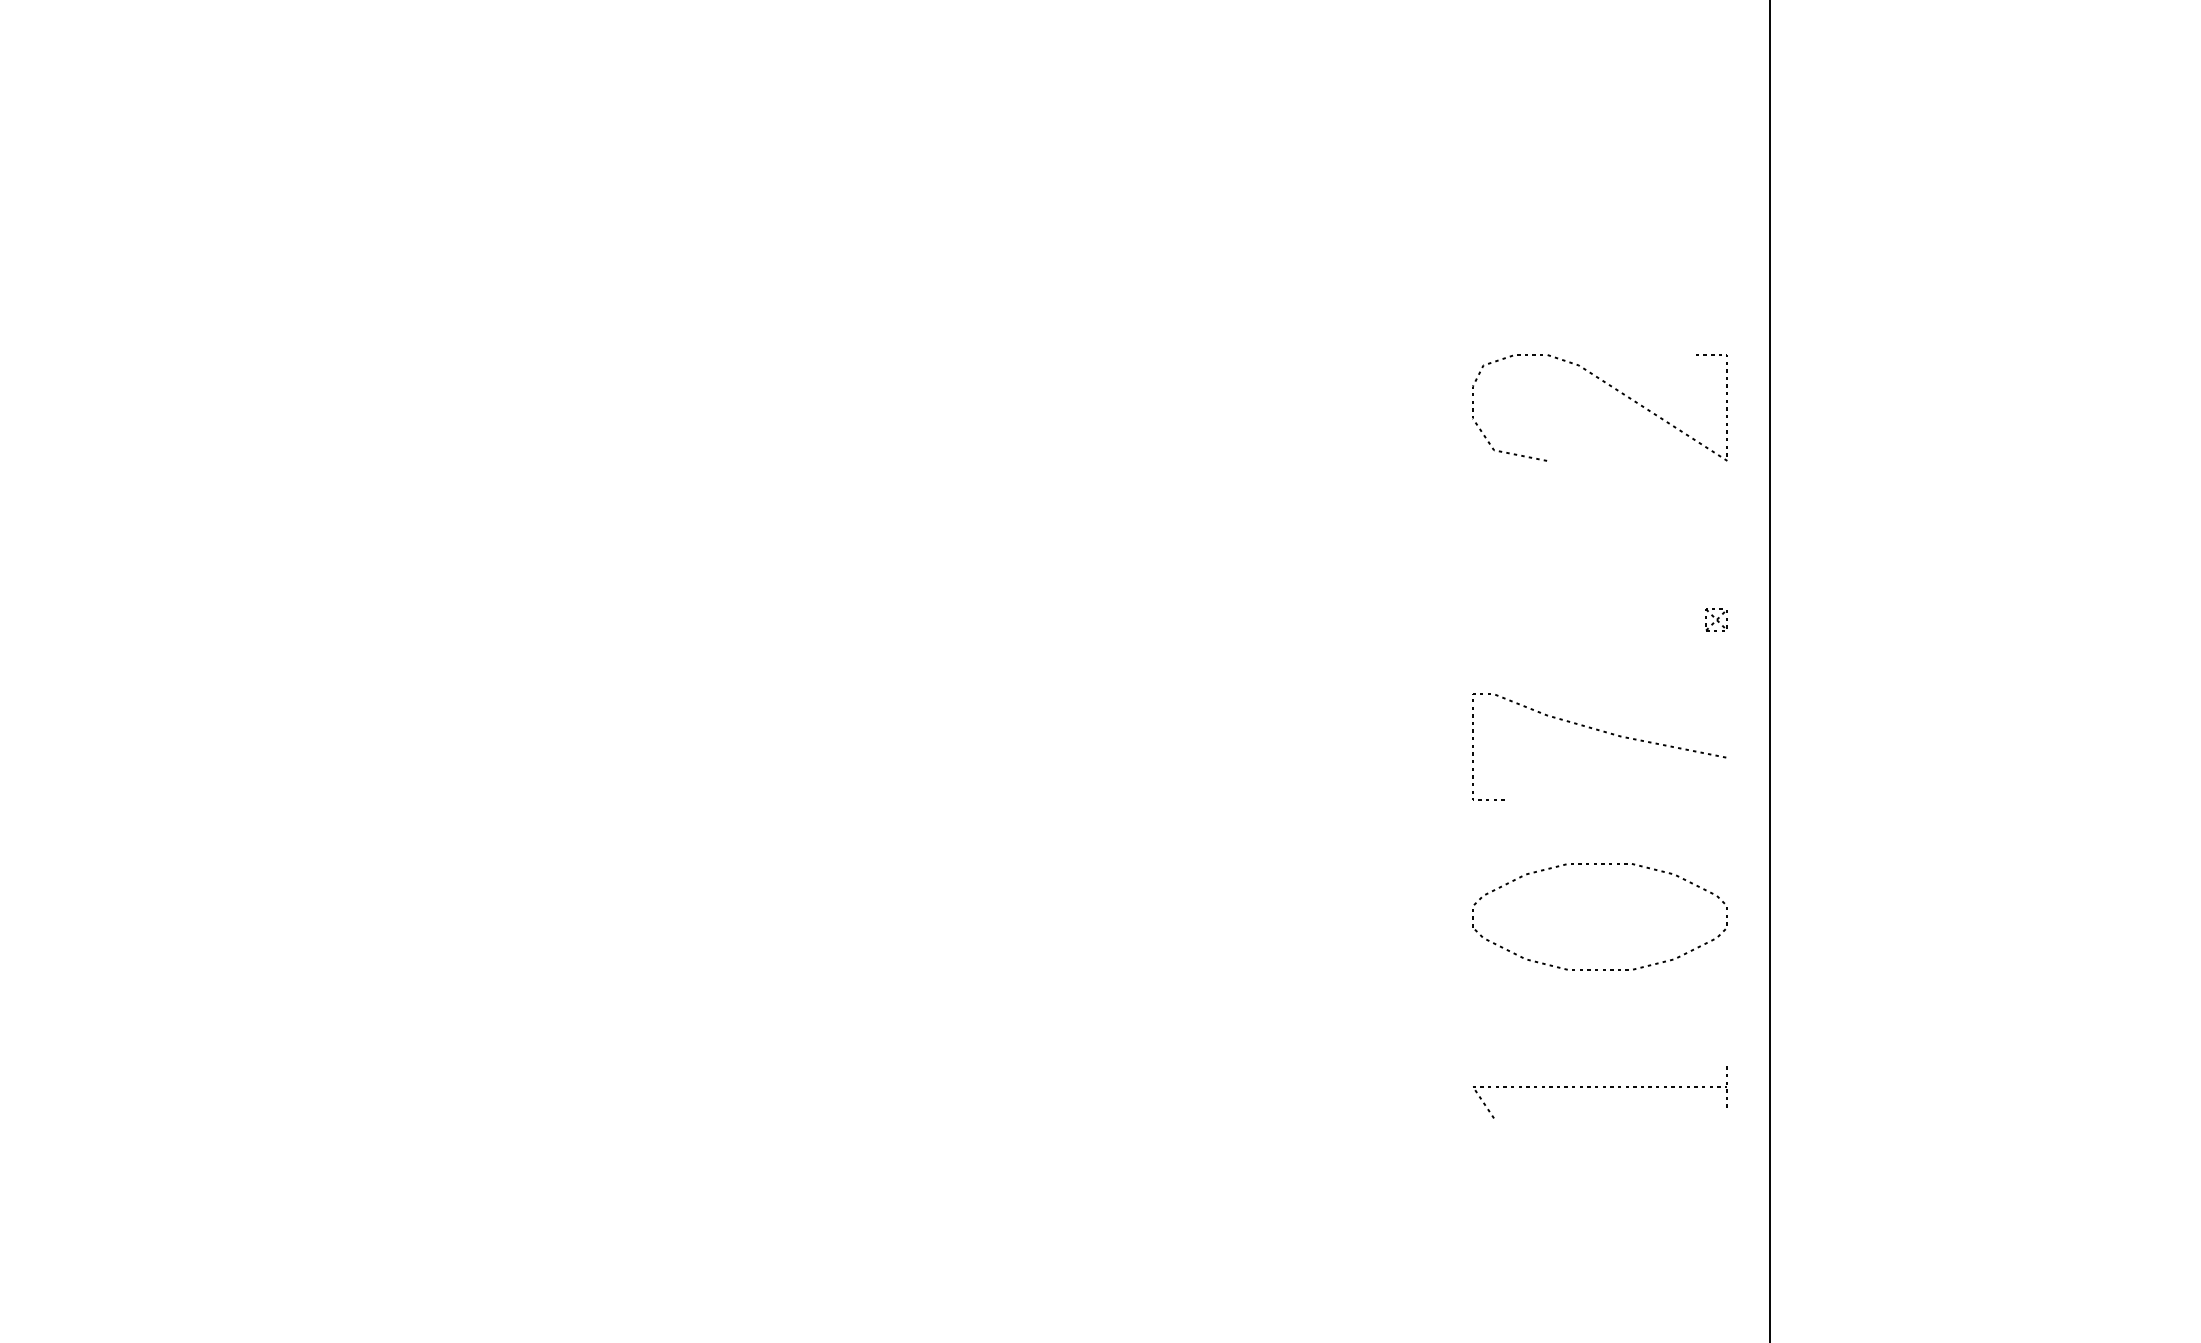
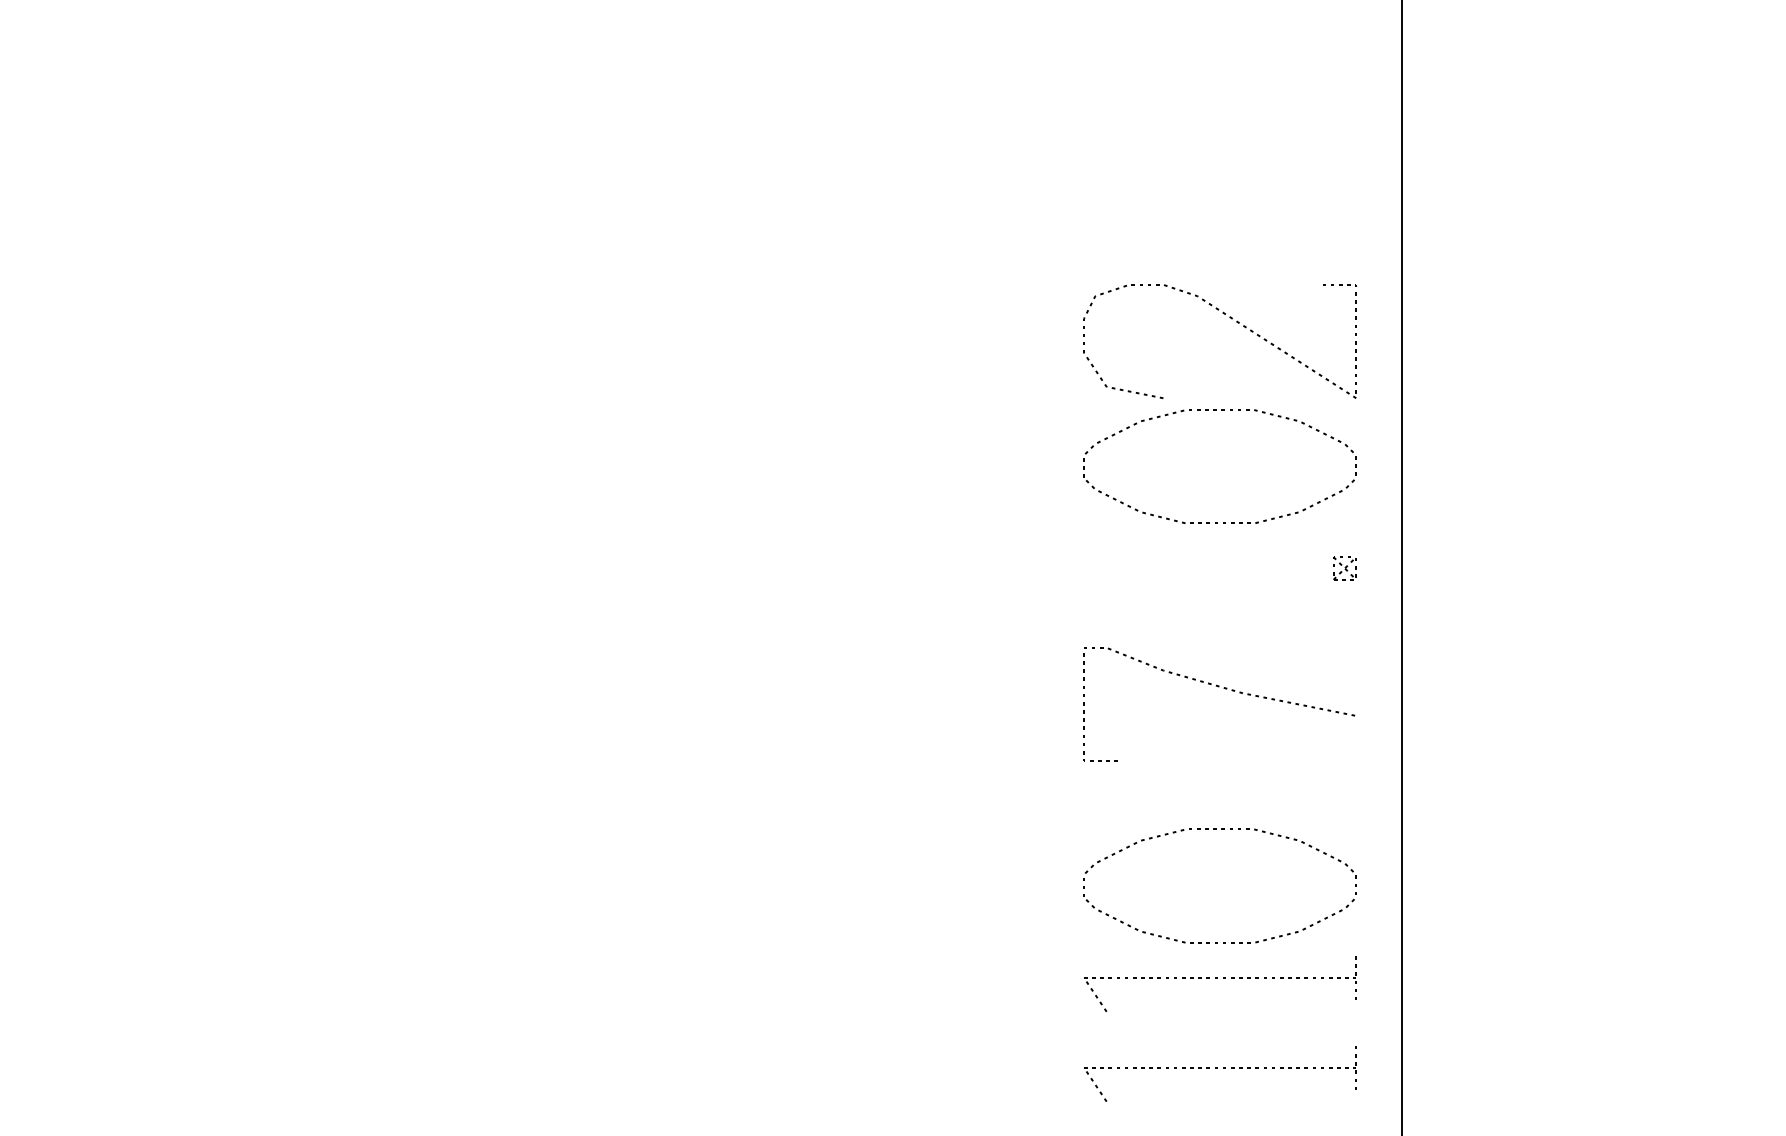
part: (1601, 472) -> (1221, 410), added
part: (1600, 1008) -> (1220, 984), added

